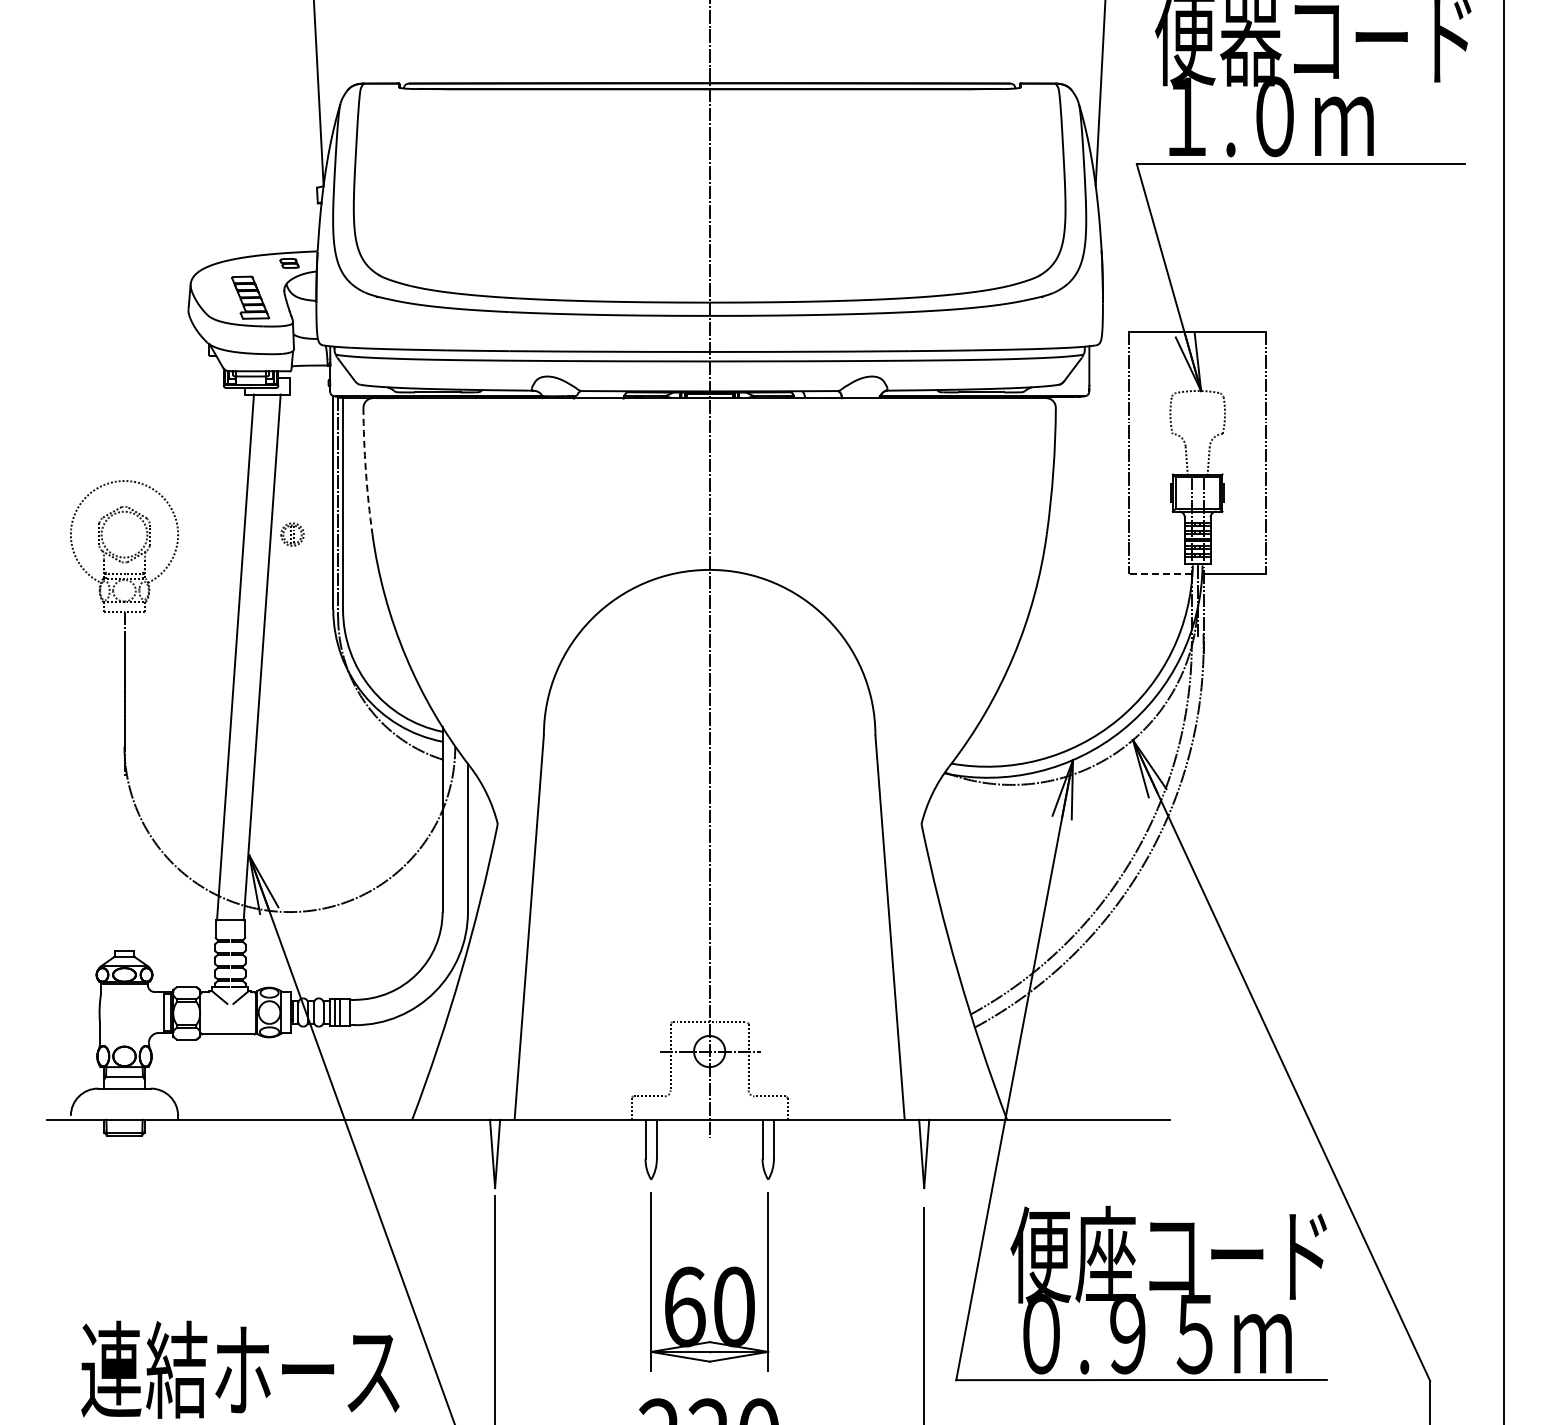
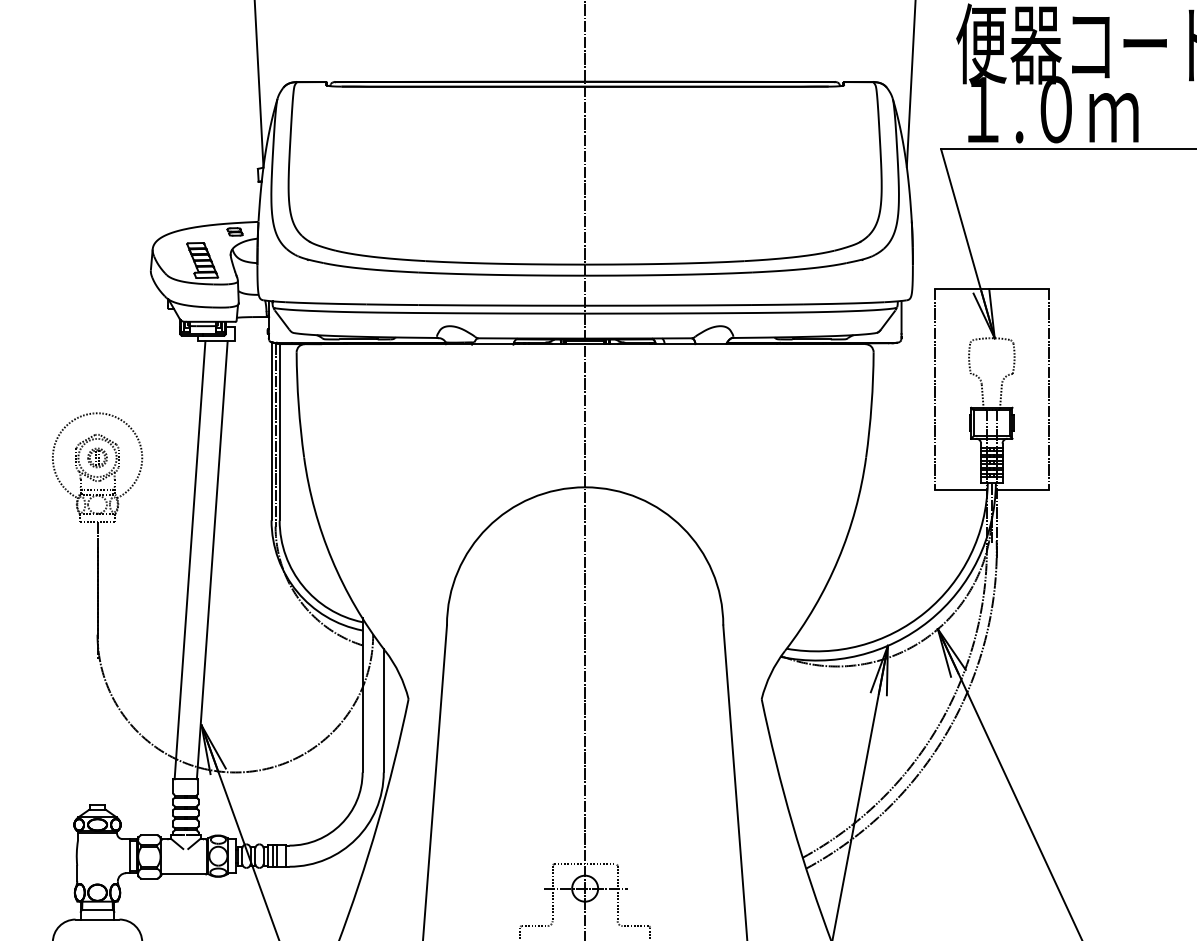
arc: (365, 471) -> (298, 405), dashed -> solid
part: (292, 534) -> (97, 457), moved
line: (1160, 573) -> (960, 490), dashed -> solid

